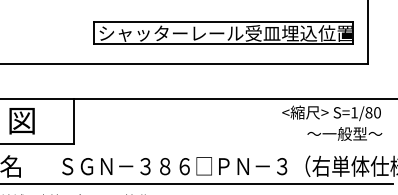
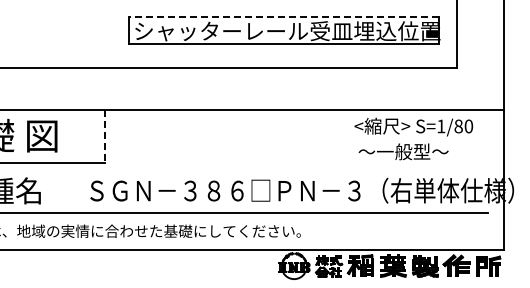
line: (223, 22) -> (283, 17), solid -> dashed
line: (74, 121) -> (105, 136), solid -> dashed
text: (344, 133) -> (403, 151), moved

